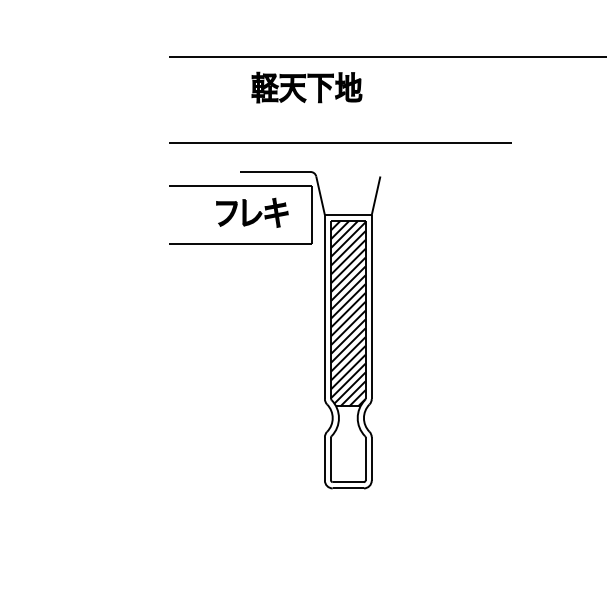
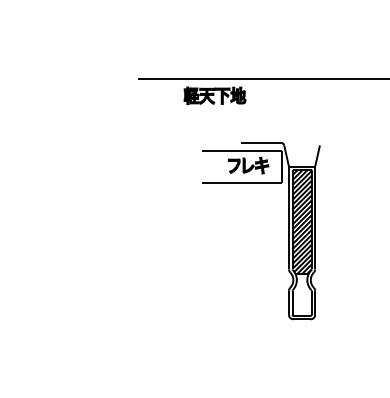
line: (340, 142) -> (233, 126), removed
part: (323, 330) -> (288, 231), moved

